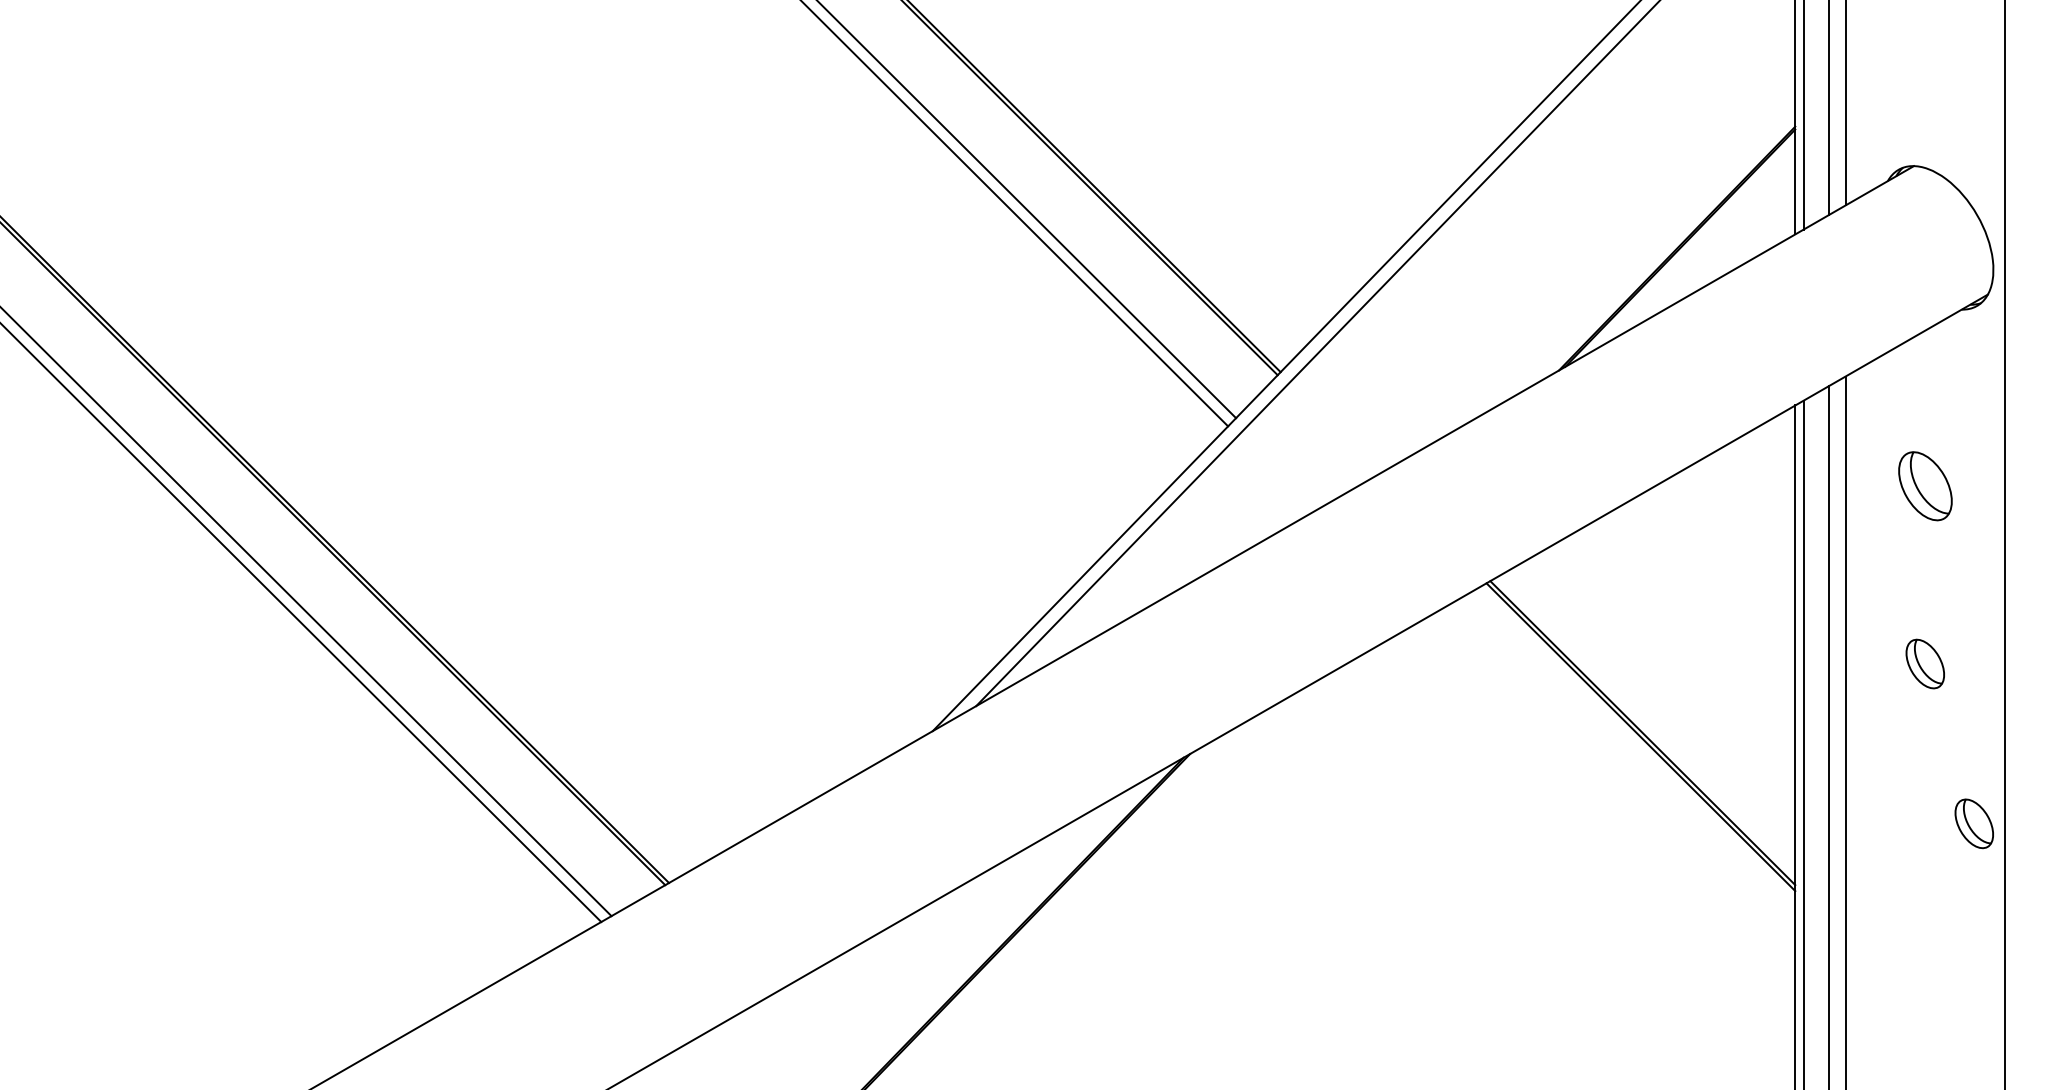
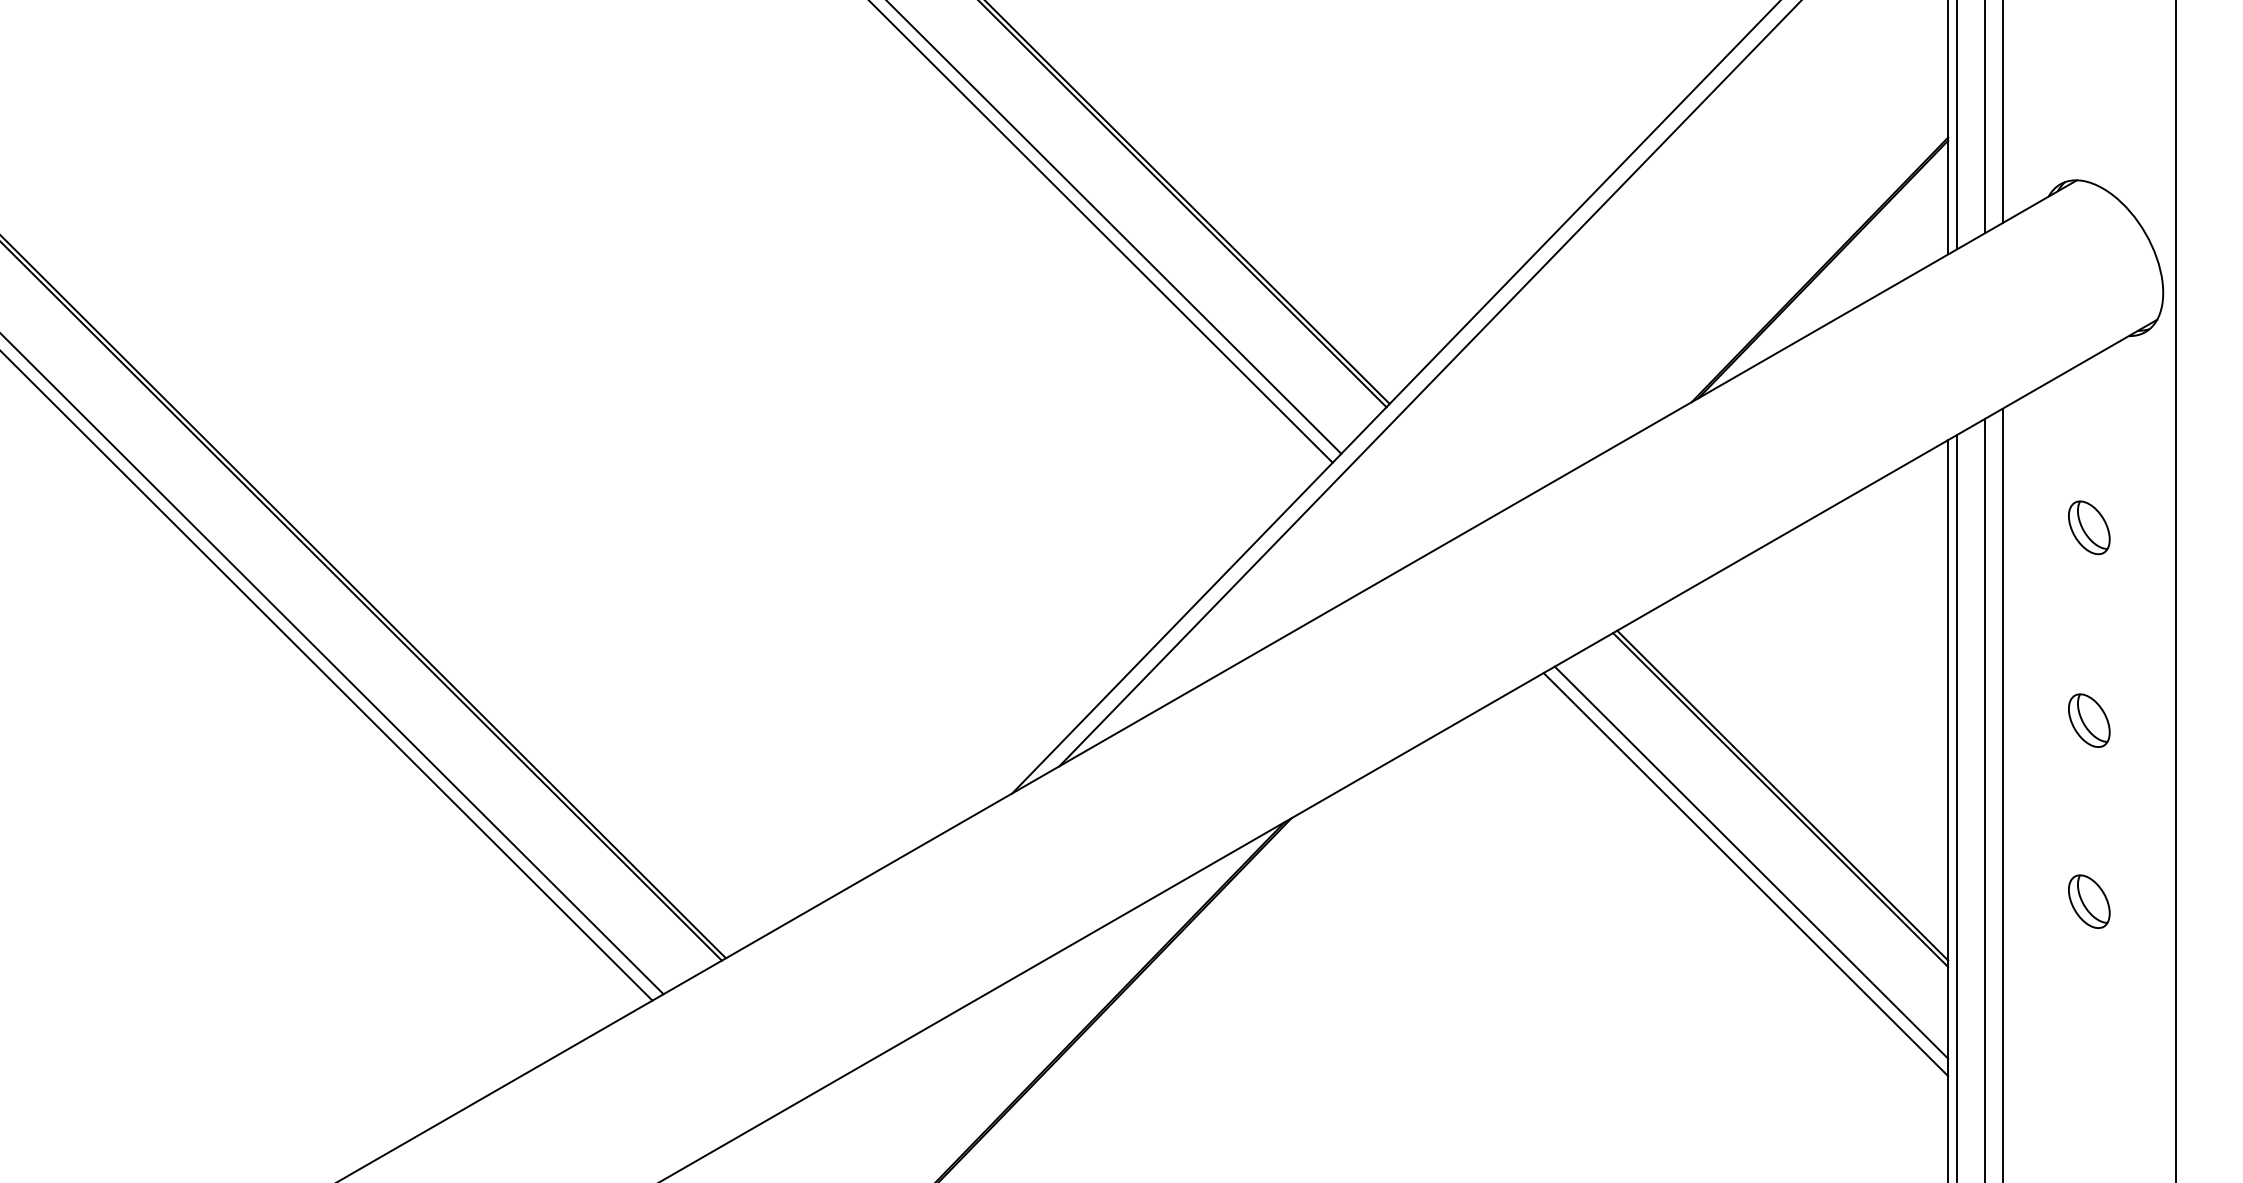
part: (1924, 486) -> (2088, 528), size x0.71
line: (1613, 794) -> (1750, 862), added
line: (1608, 805) -> (1745, 874), added
part: (1973, 823) -> (2088, 901), moved

